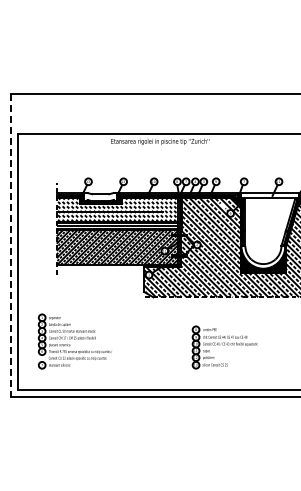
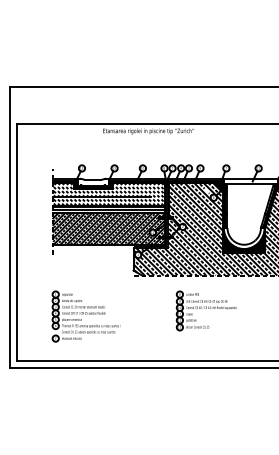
line: (11, 245) -> (10, 227), dashed -> solid
part: (74, 341) -> (85, 316), moved
part: (224, 347) -> (206, 310), moved

